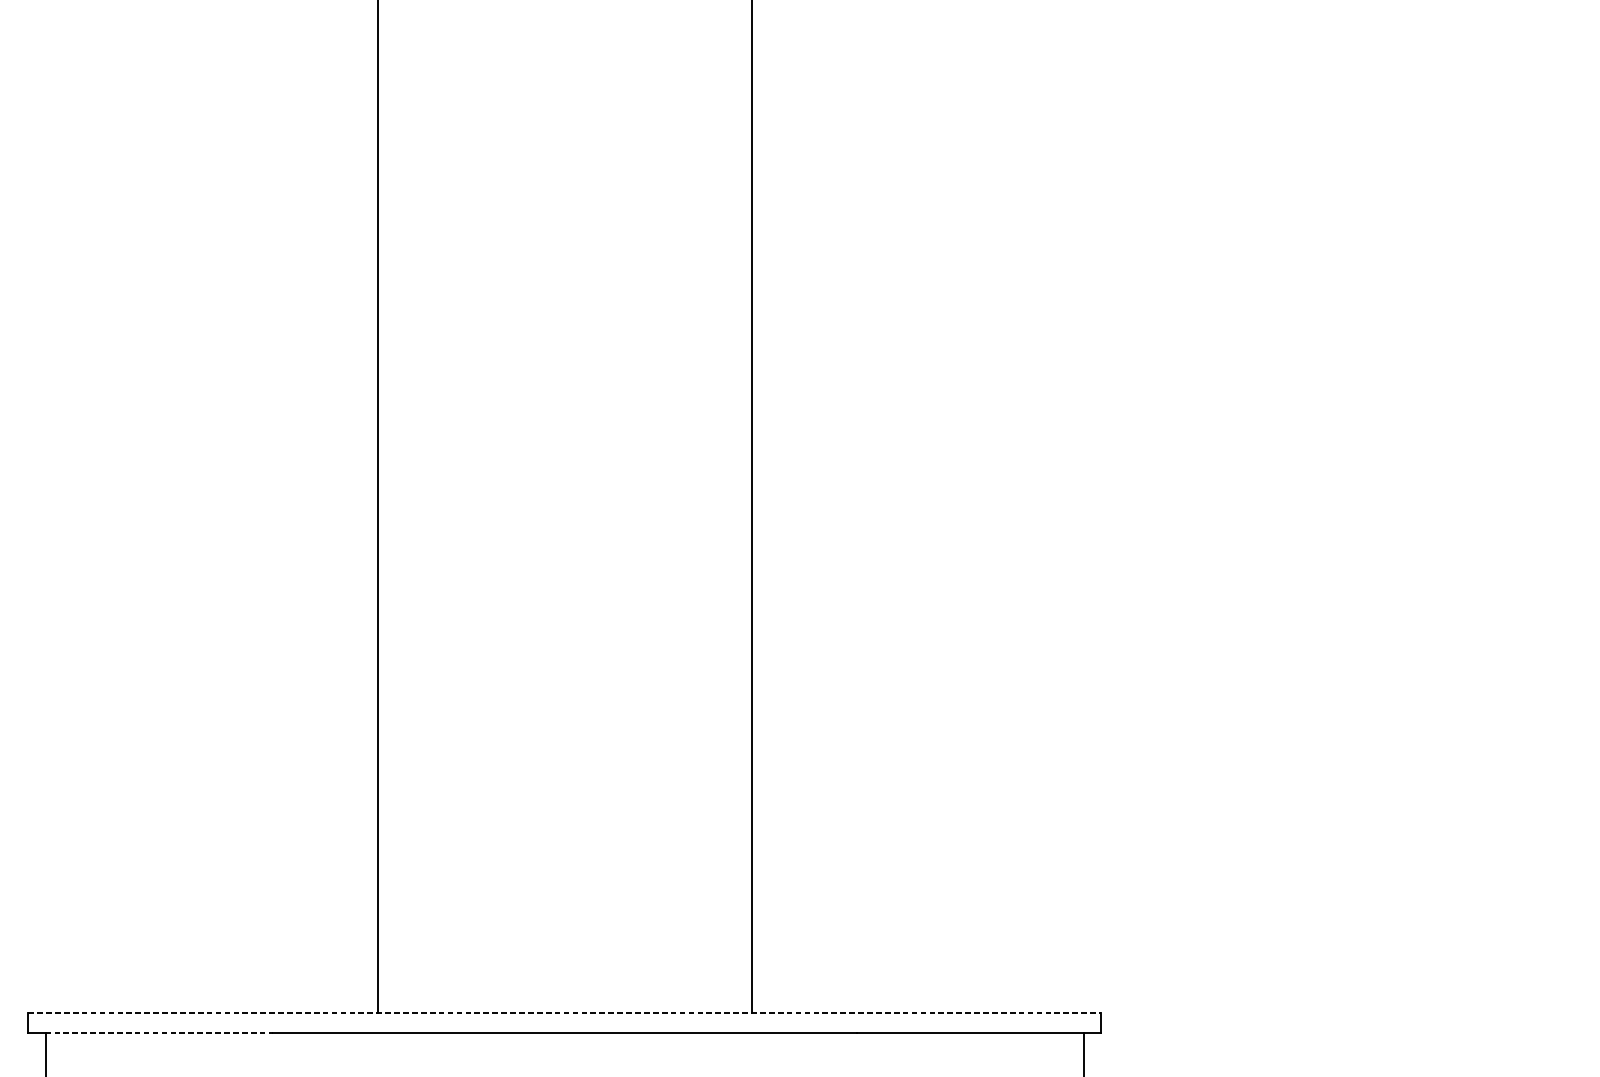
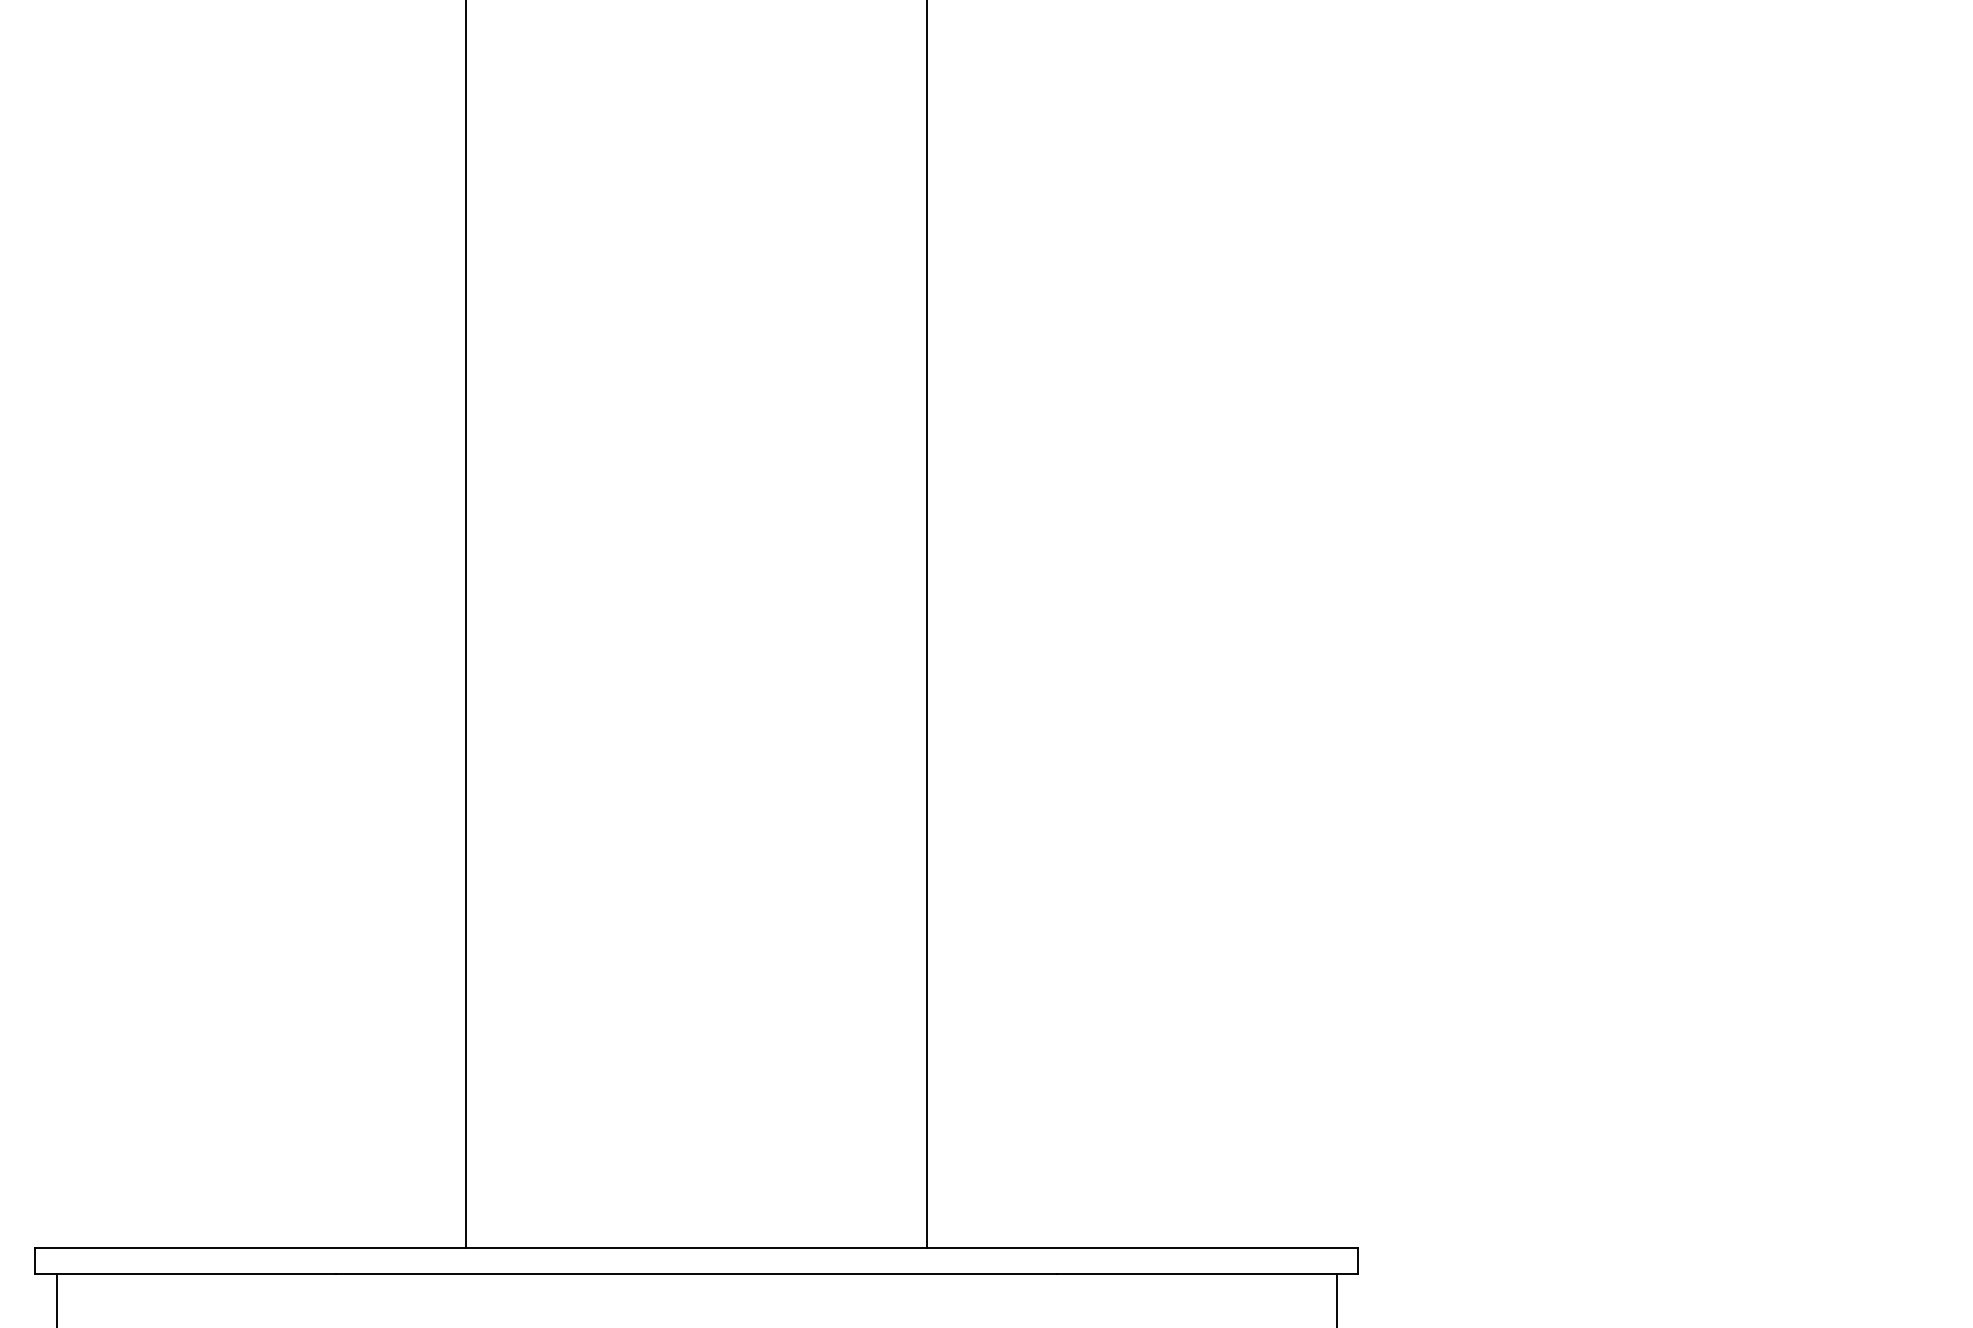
line: (565, 1012) -> (697, 1248), dashed -> solid
line: (159, 1033) -> (196, 1274), dashed -> solid

